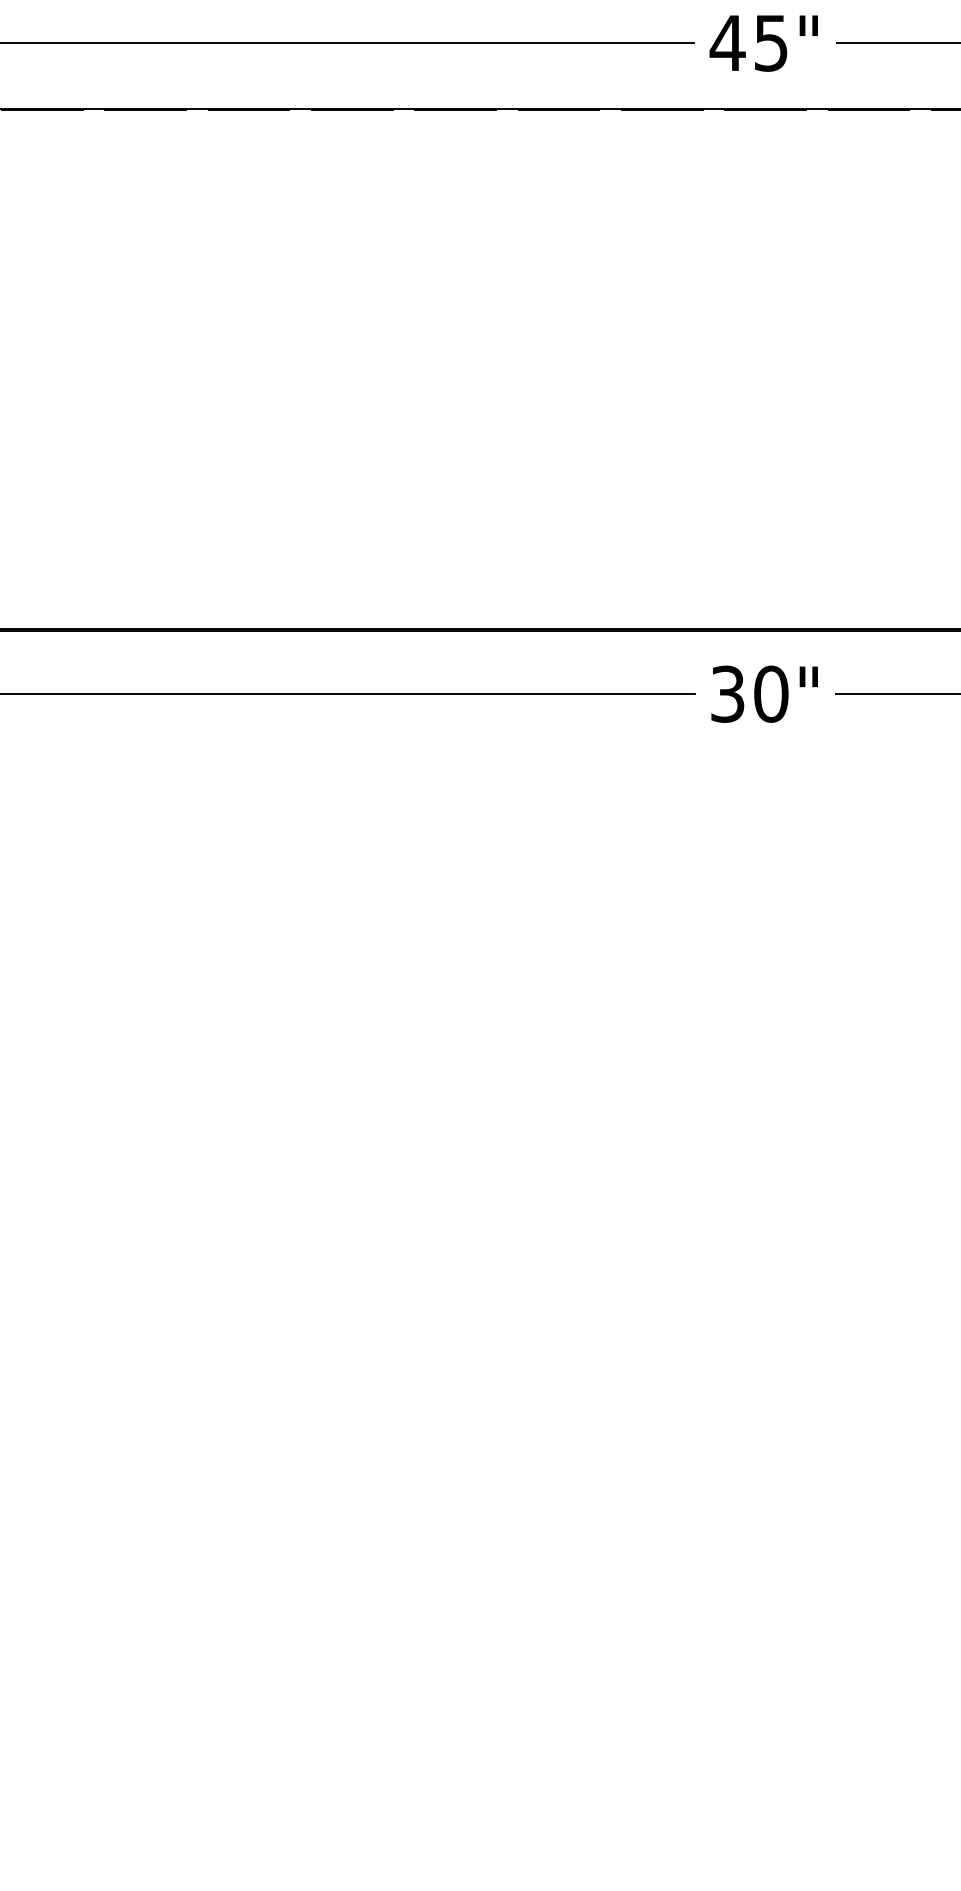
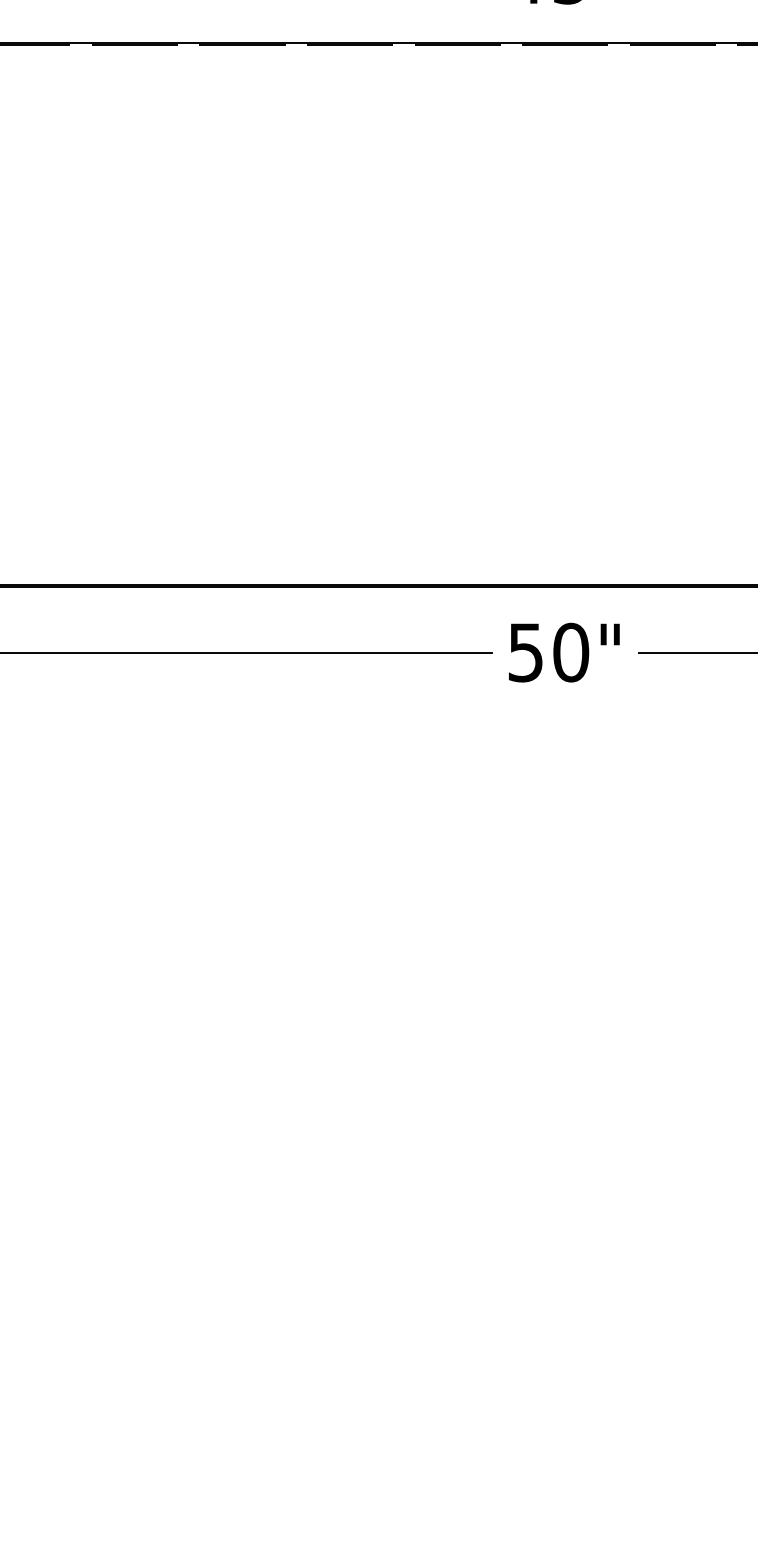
text: (727, 693) -> (525, 651), 30" -> 50"

